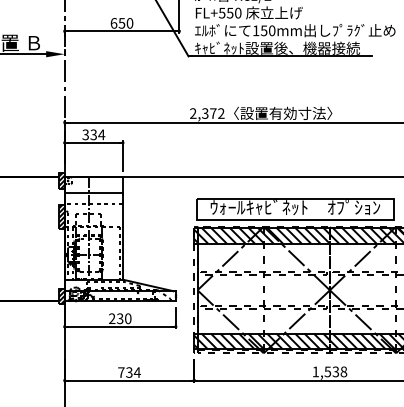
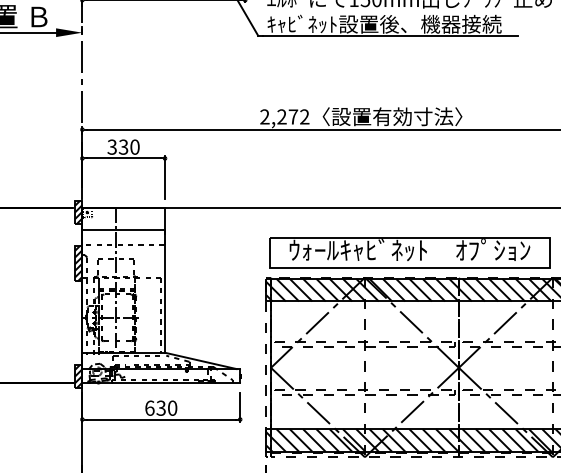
text: (205, 113) -> (282, 116), 2,372 -> 2,272
text: (101, 134) -> (134, 146), 334 -> 330
text: (112, 318) -> (150, 407), 230 -> 630

